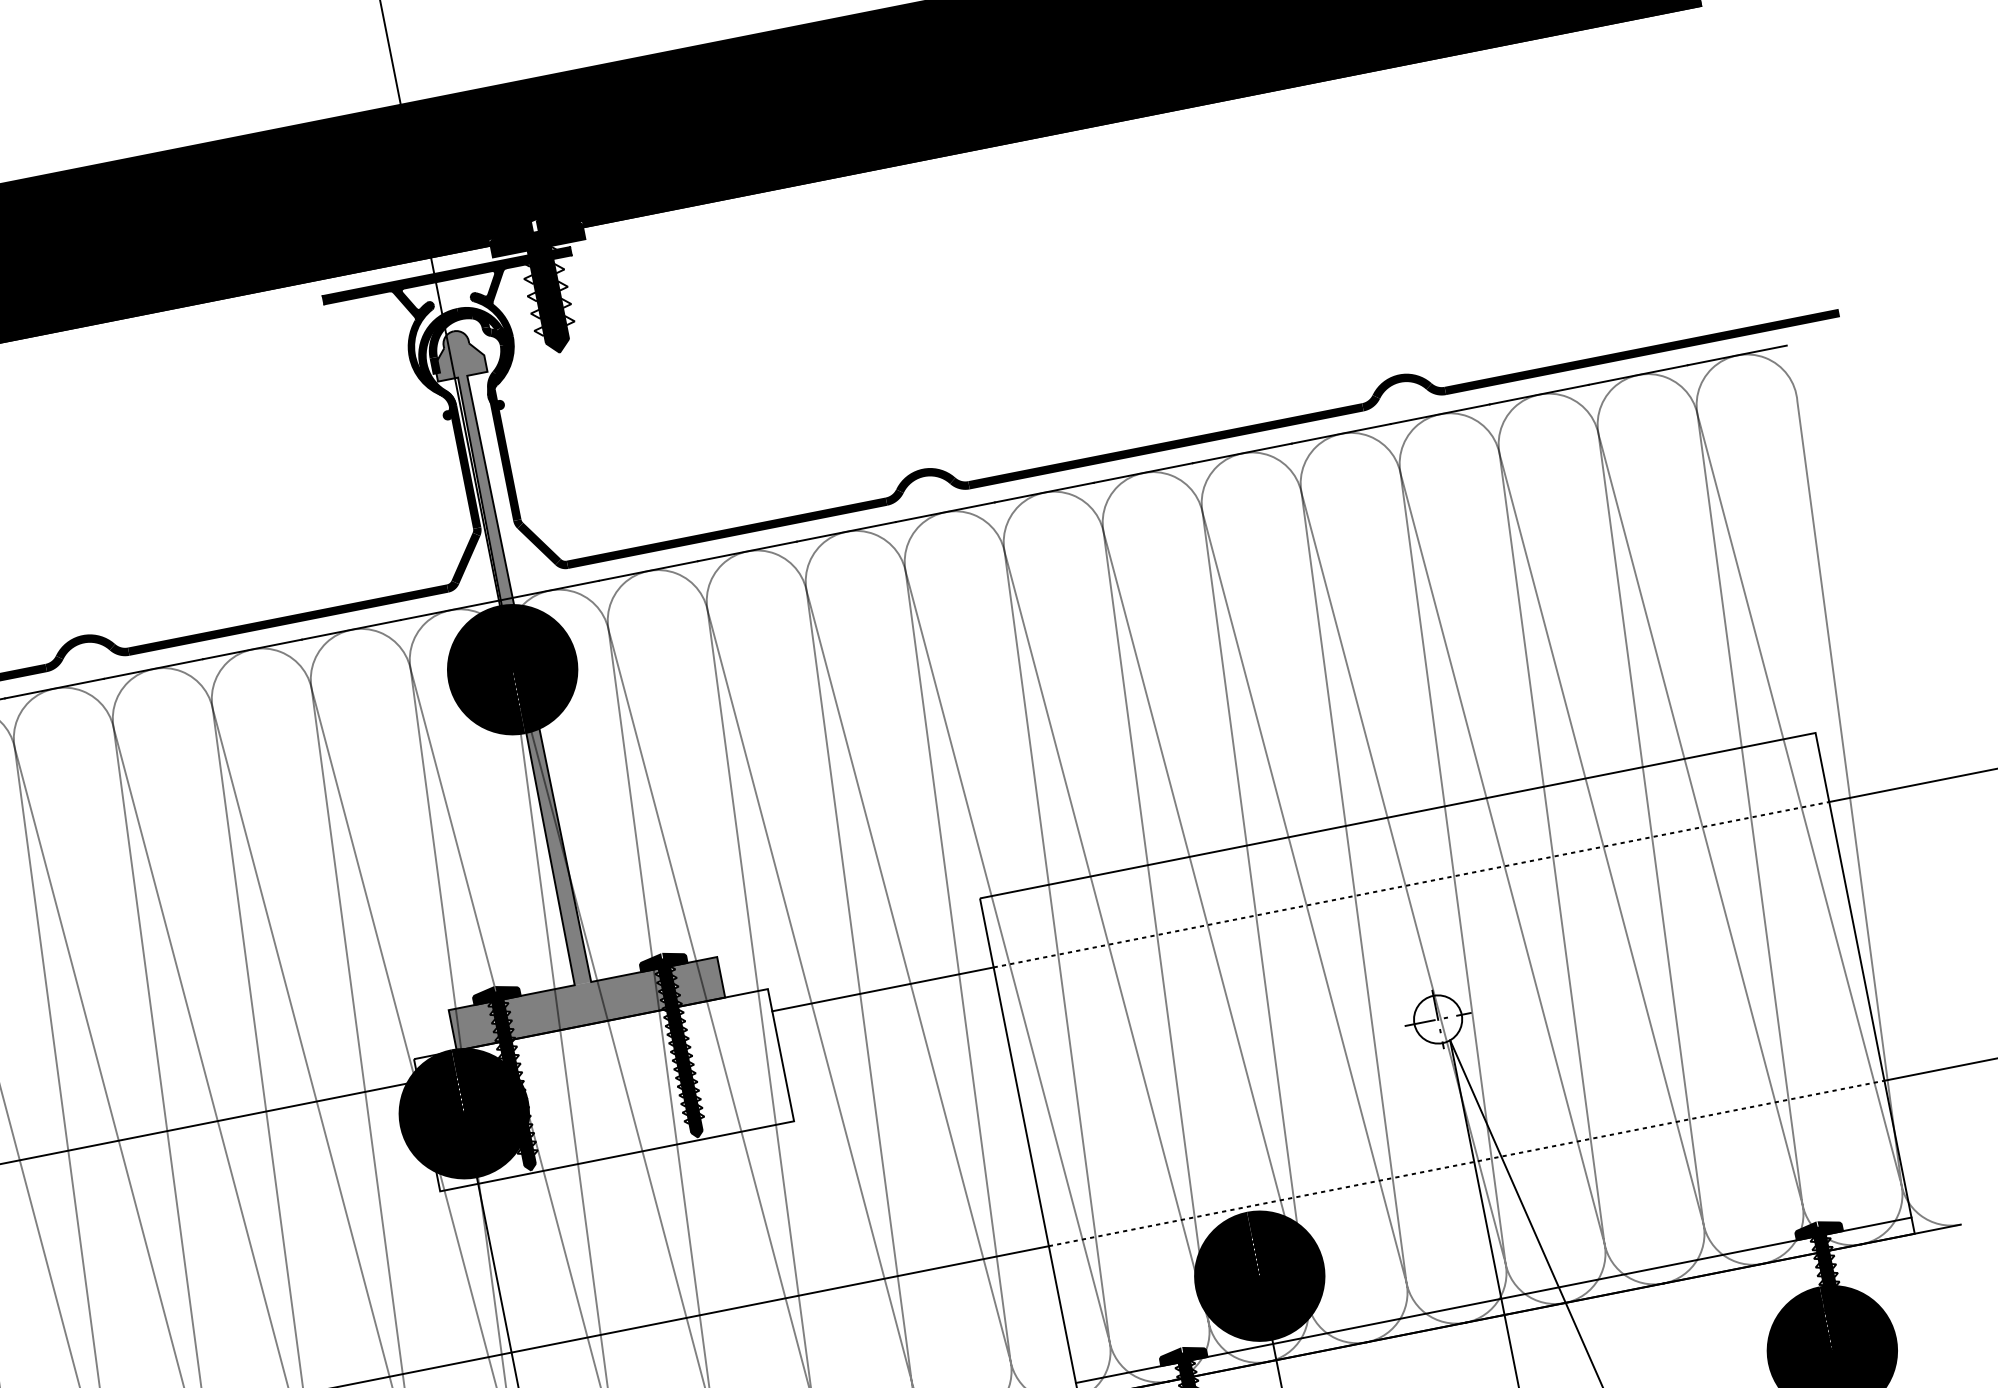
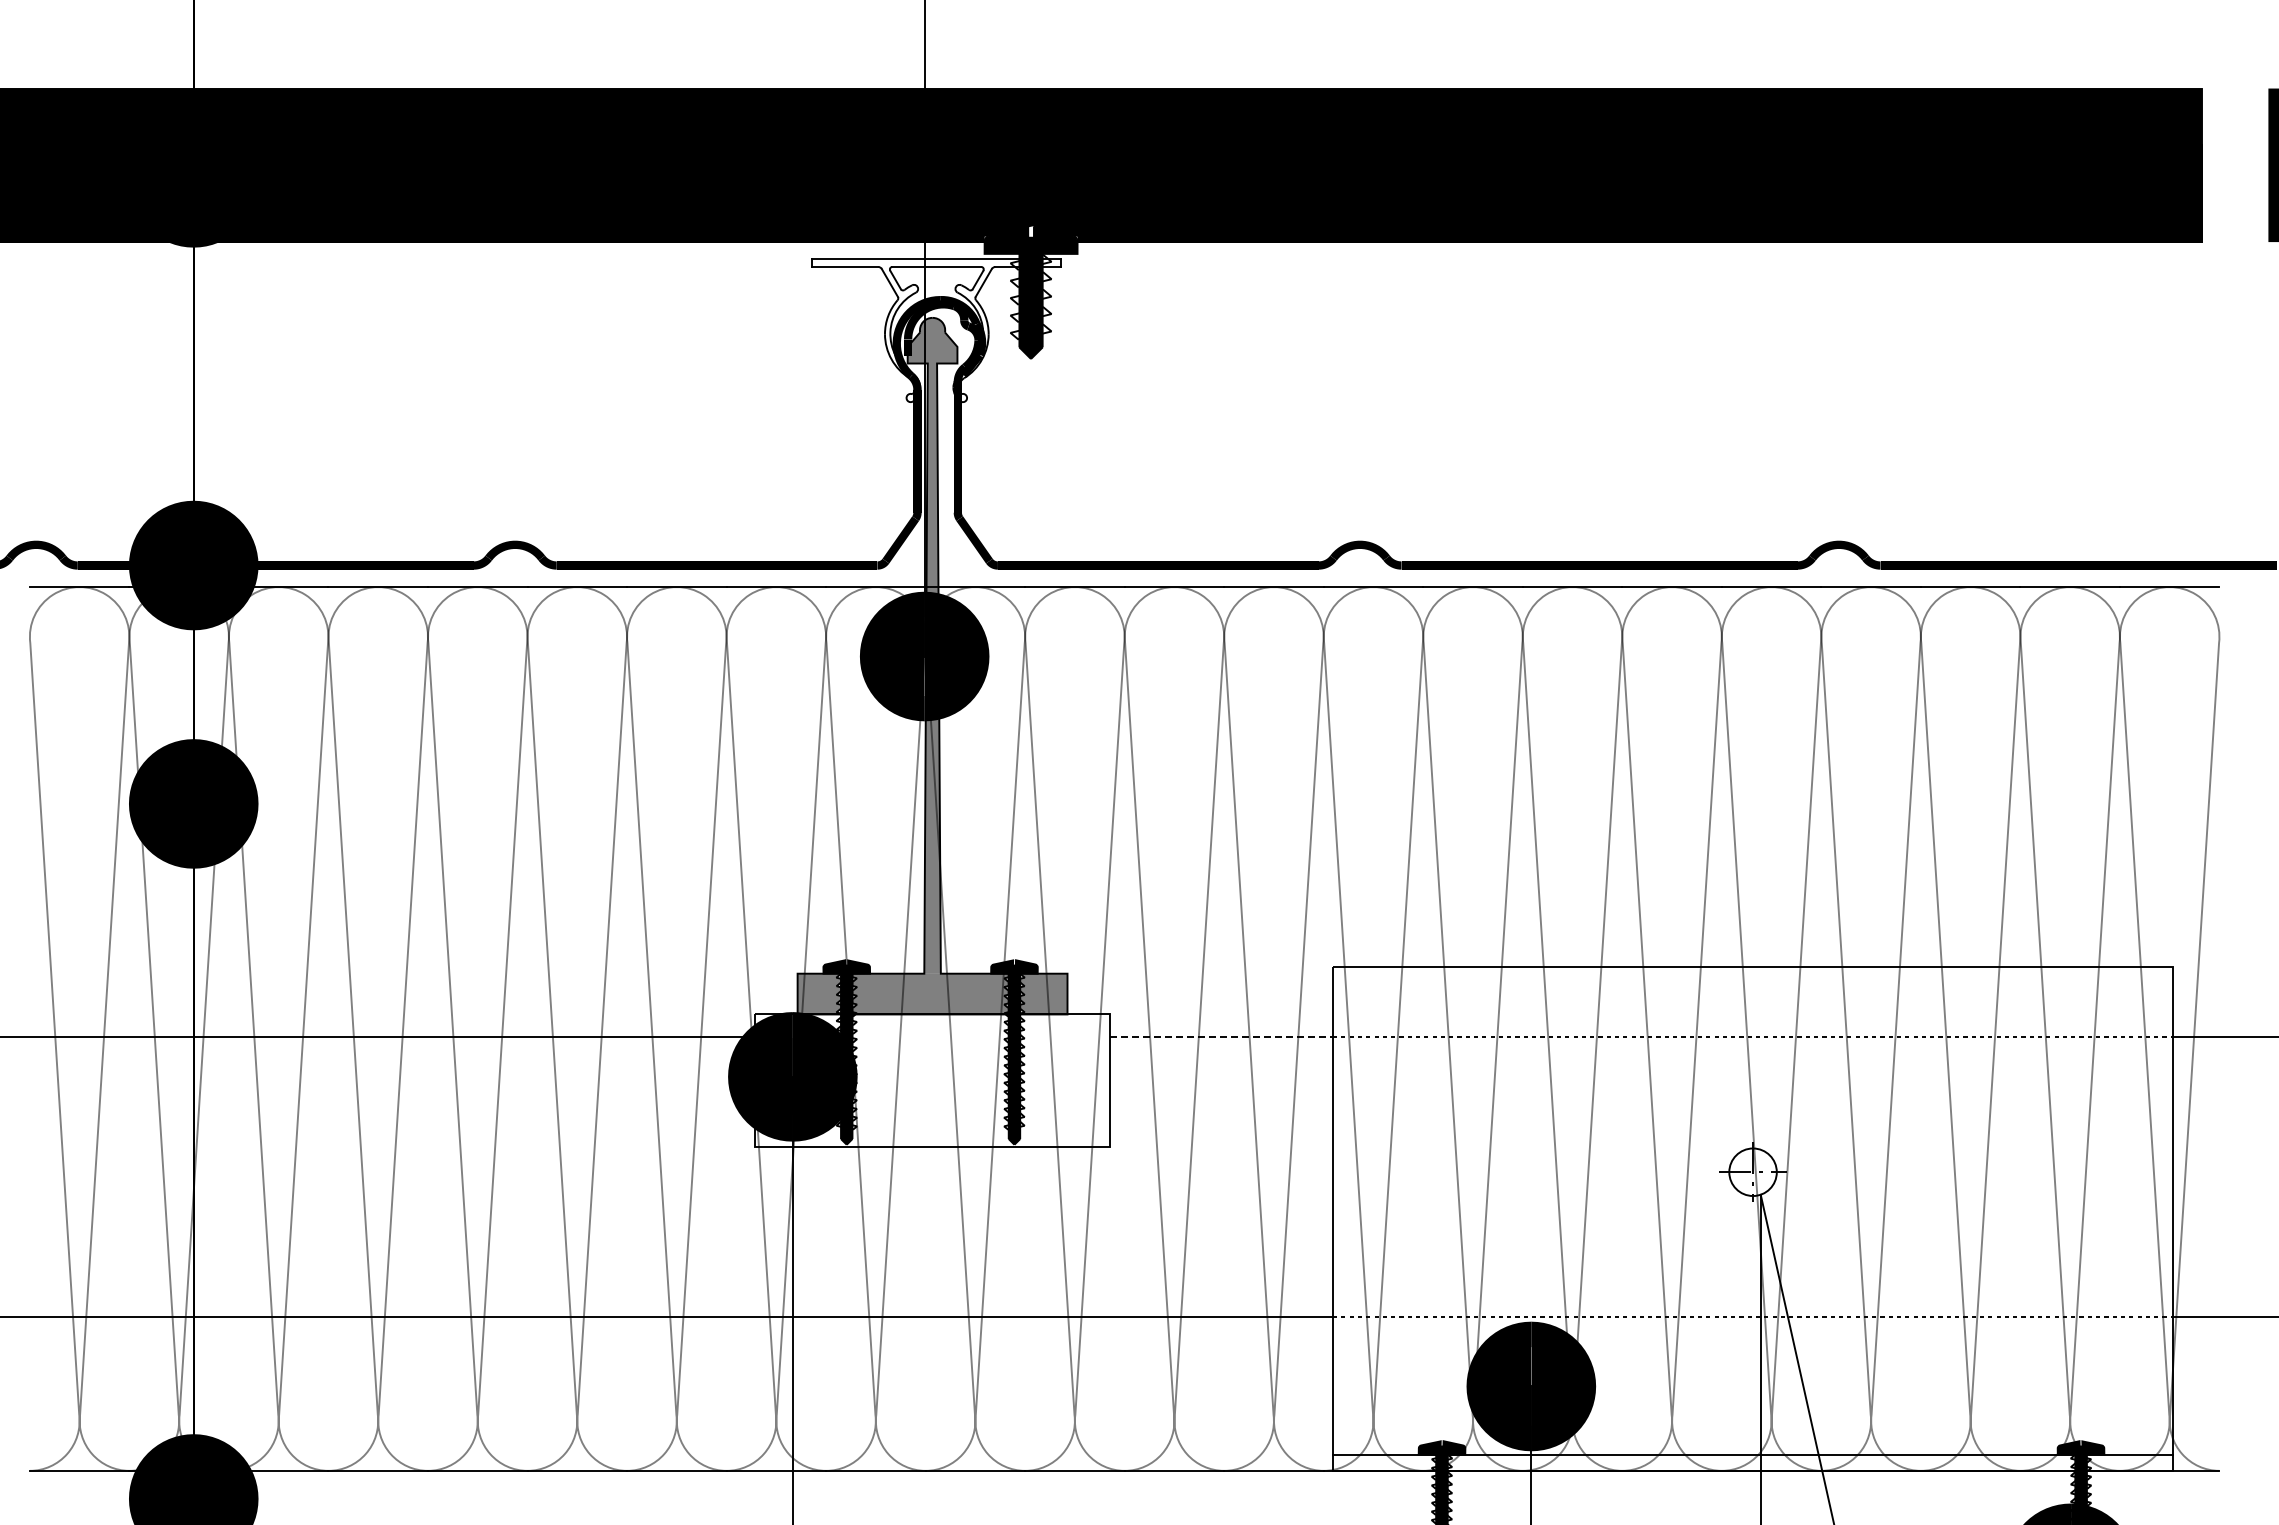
fill: (460, 343) -> (936, 330), removed
line: (883, 988) -> (1222, 1036), solid -> dashed

